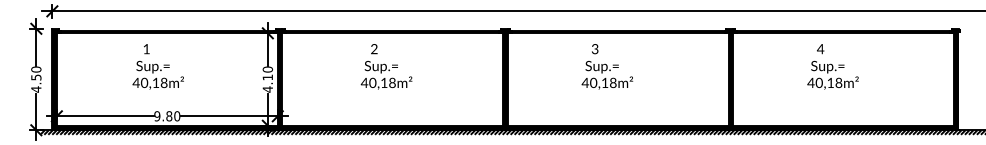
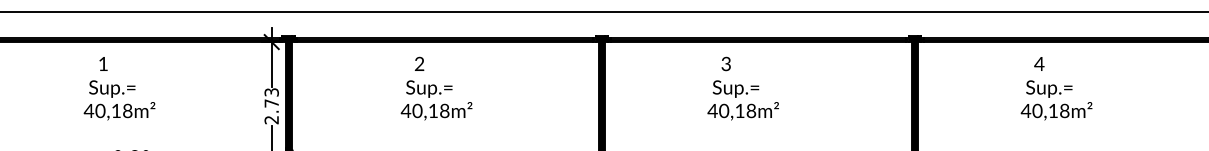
text: (267, 79) -> (271, 106), 4.10 -> 2.73

